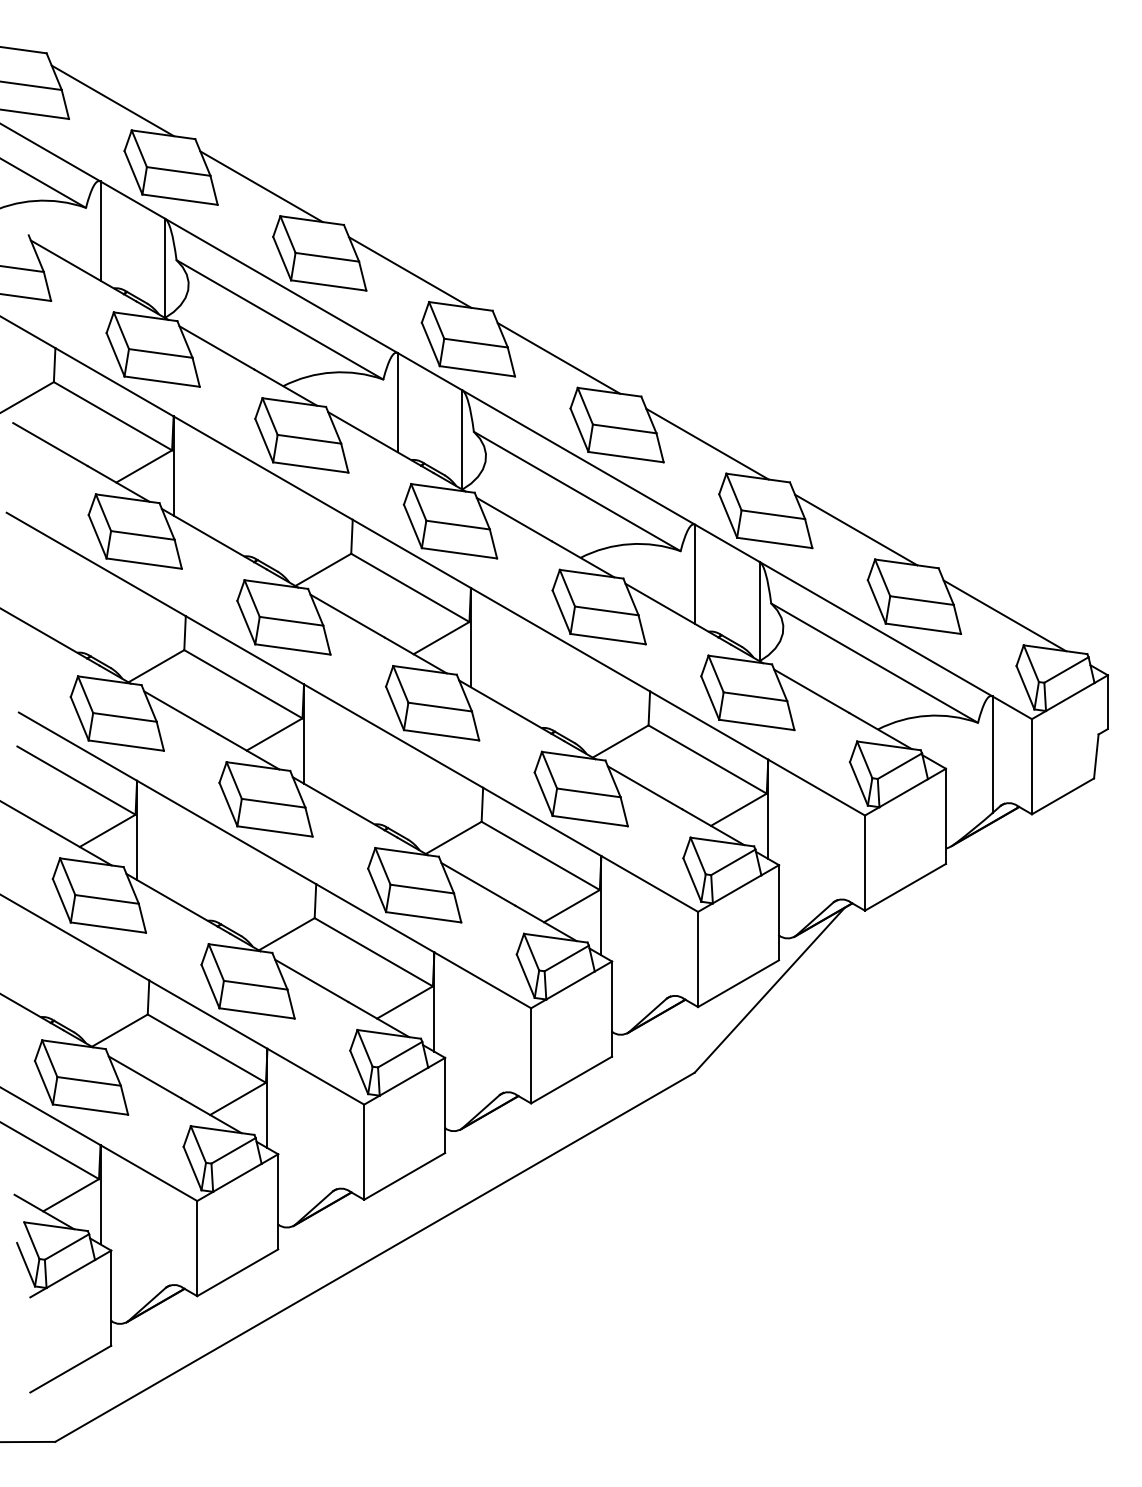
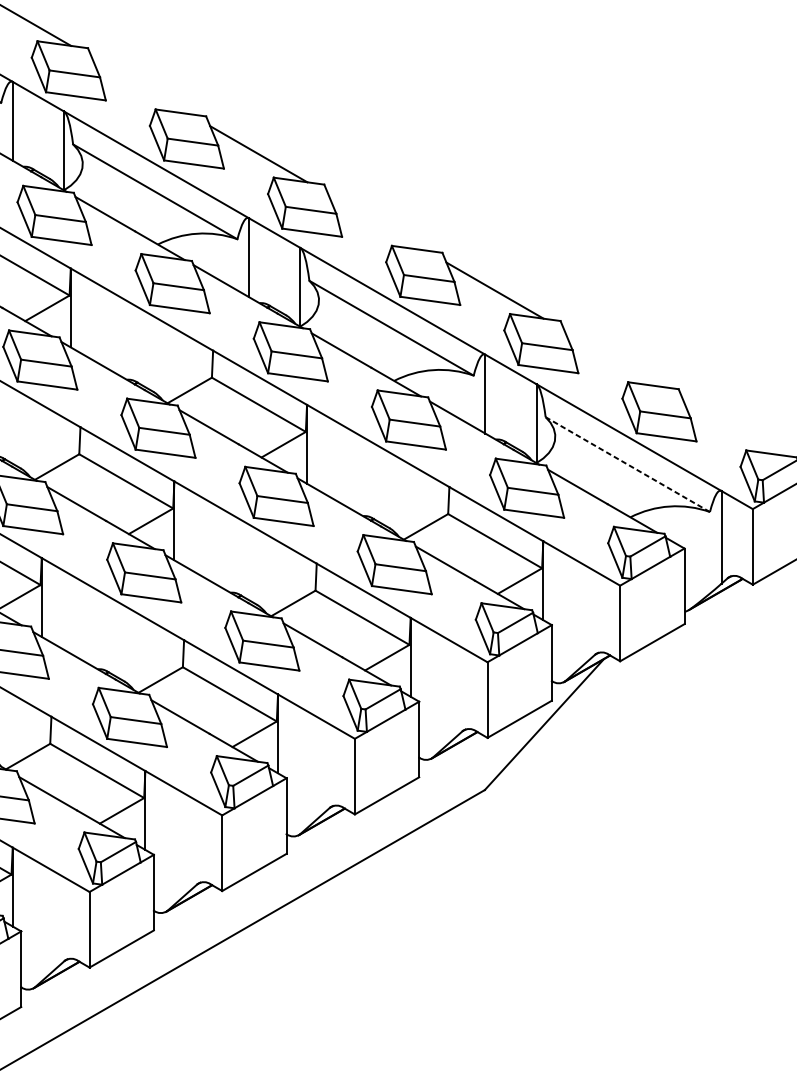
line: (261, 186) -> (140, 85), removed
line: (558, 358) -> (376, 222), removed
line: (856, 529) -> (613, 358), removed
line: (1004, 615) -> (731, 426), removed
line: (874, 662) -> (627, 464), solid -> dashed

